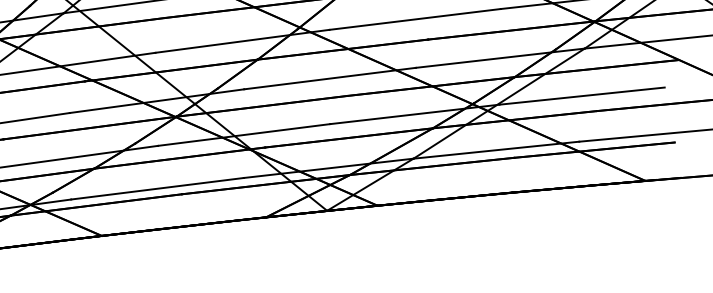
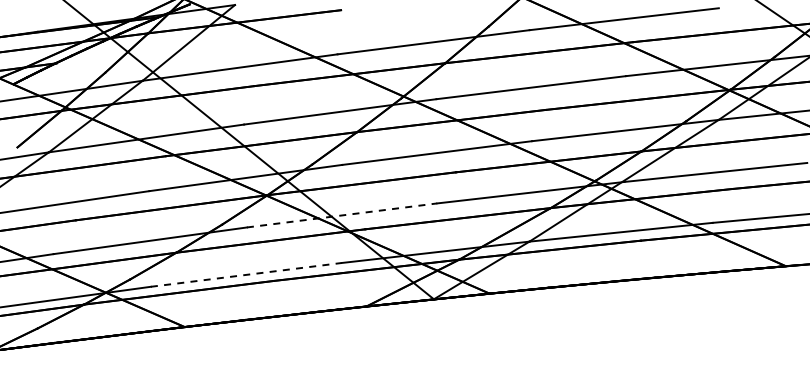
line: (244, 135) -> (342, 215), solid -> dashed
line: (157, 188) -> (246, 274), solid -> dashed

